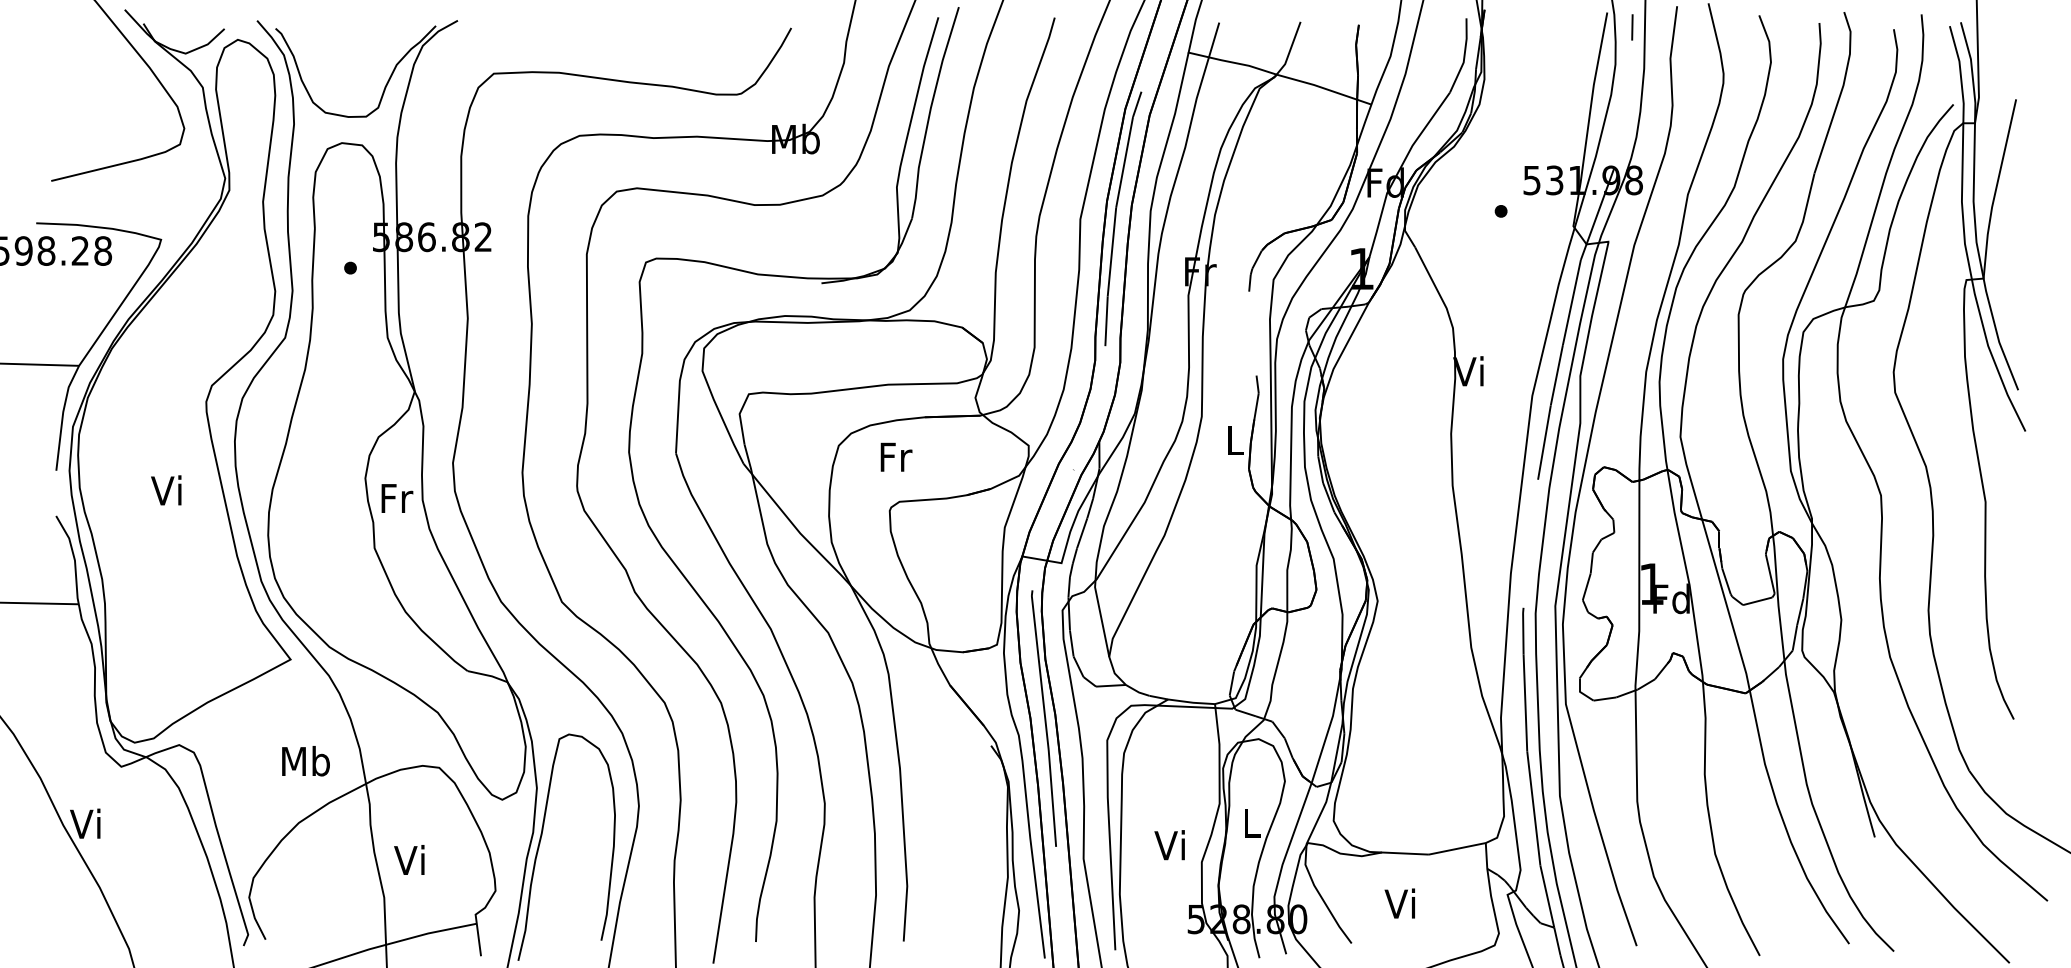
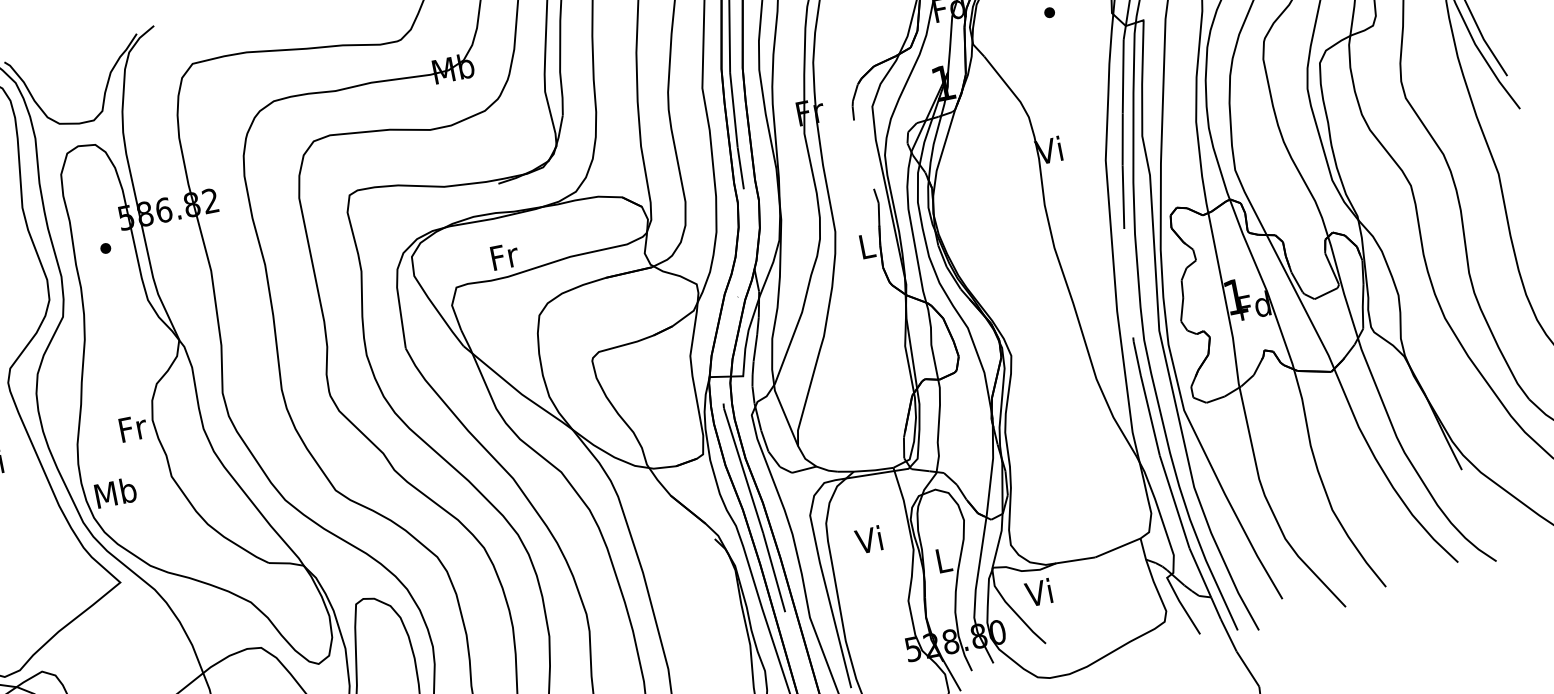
text: (896, 456) -> (504, 255), moved
text: (397, 498) -> (133, 428), moved
text: (305, 761) -> (115, 493), moved
text: (1169, 845) -> (868, 540), moved
text: (1399, 903) -> (1038, 592), moved

